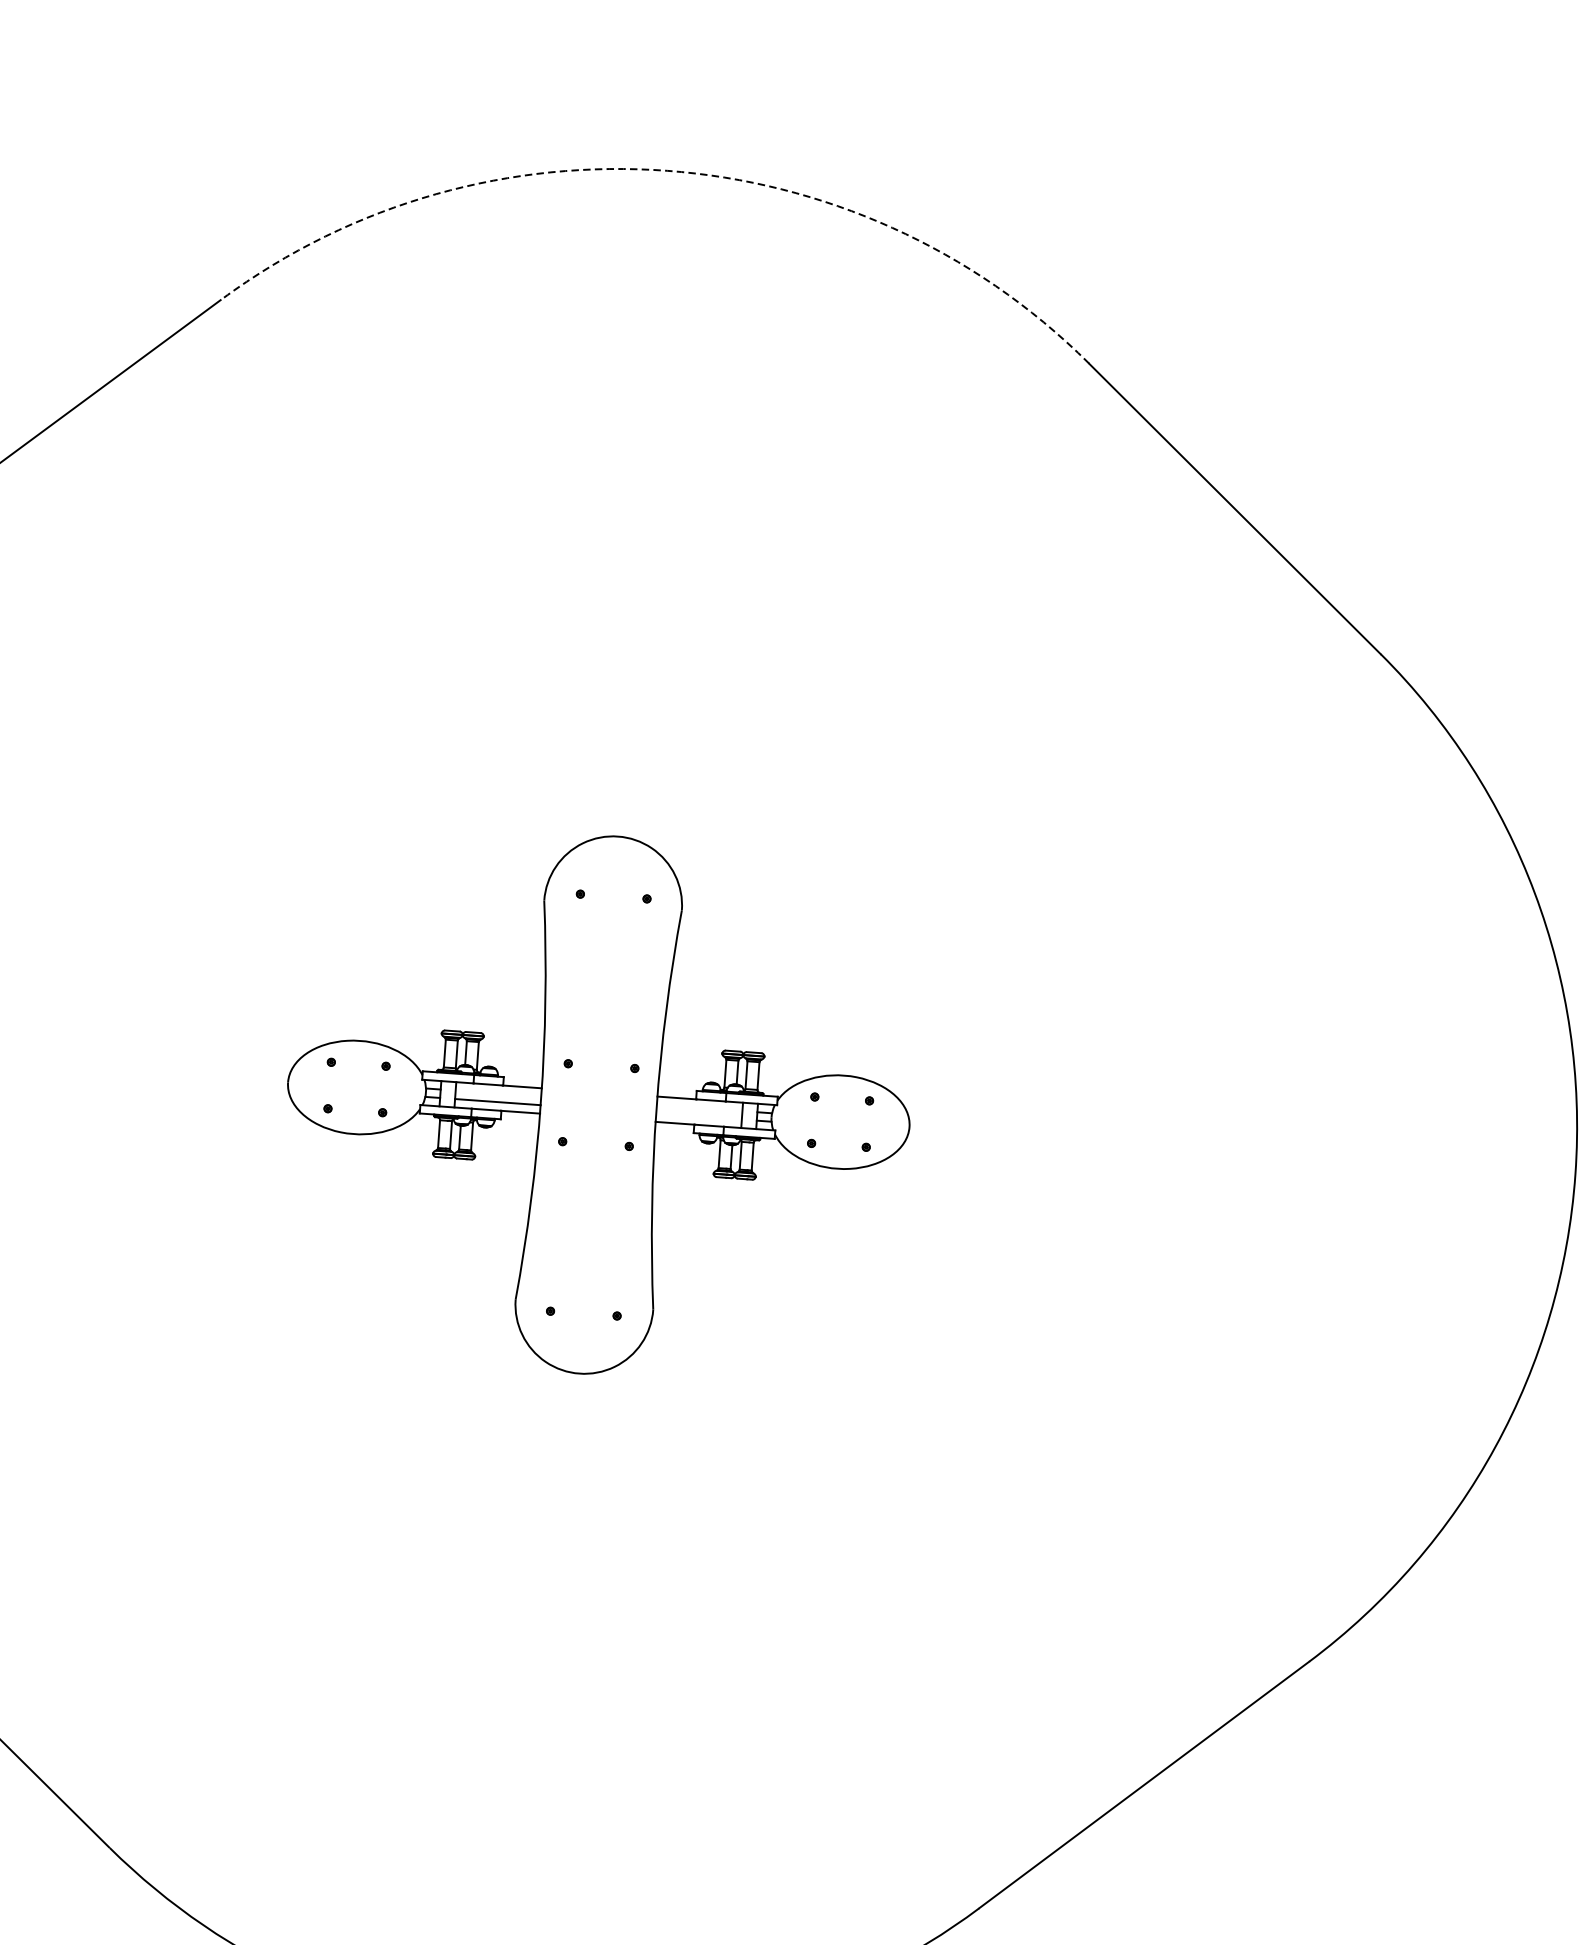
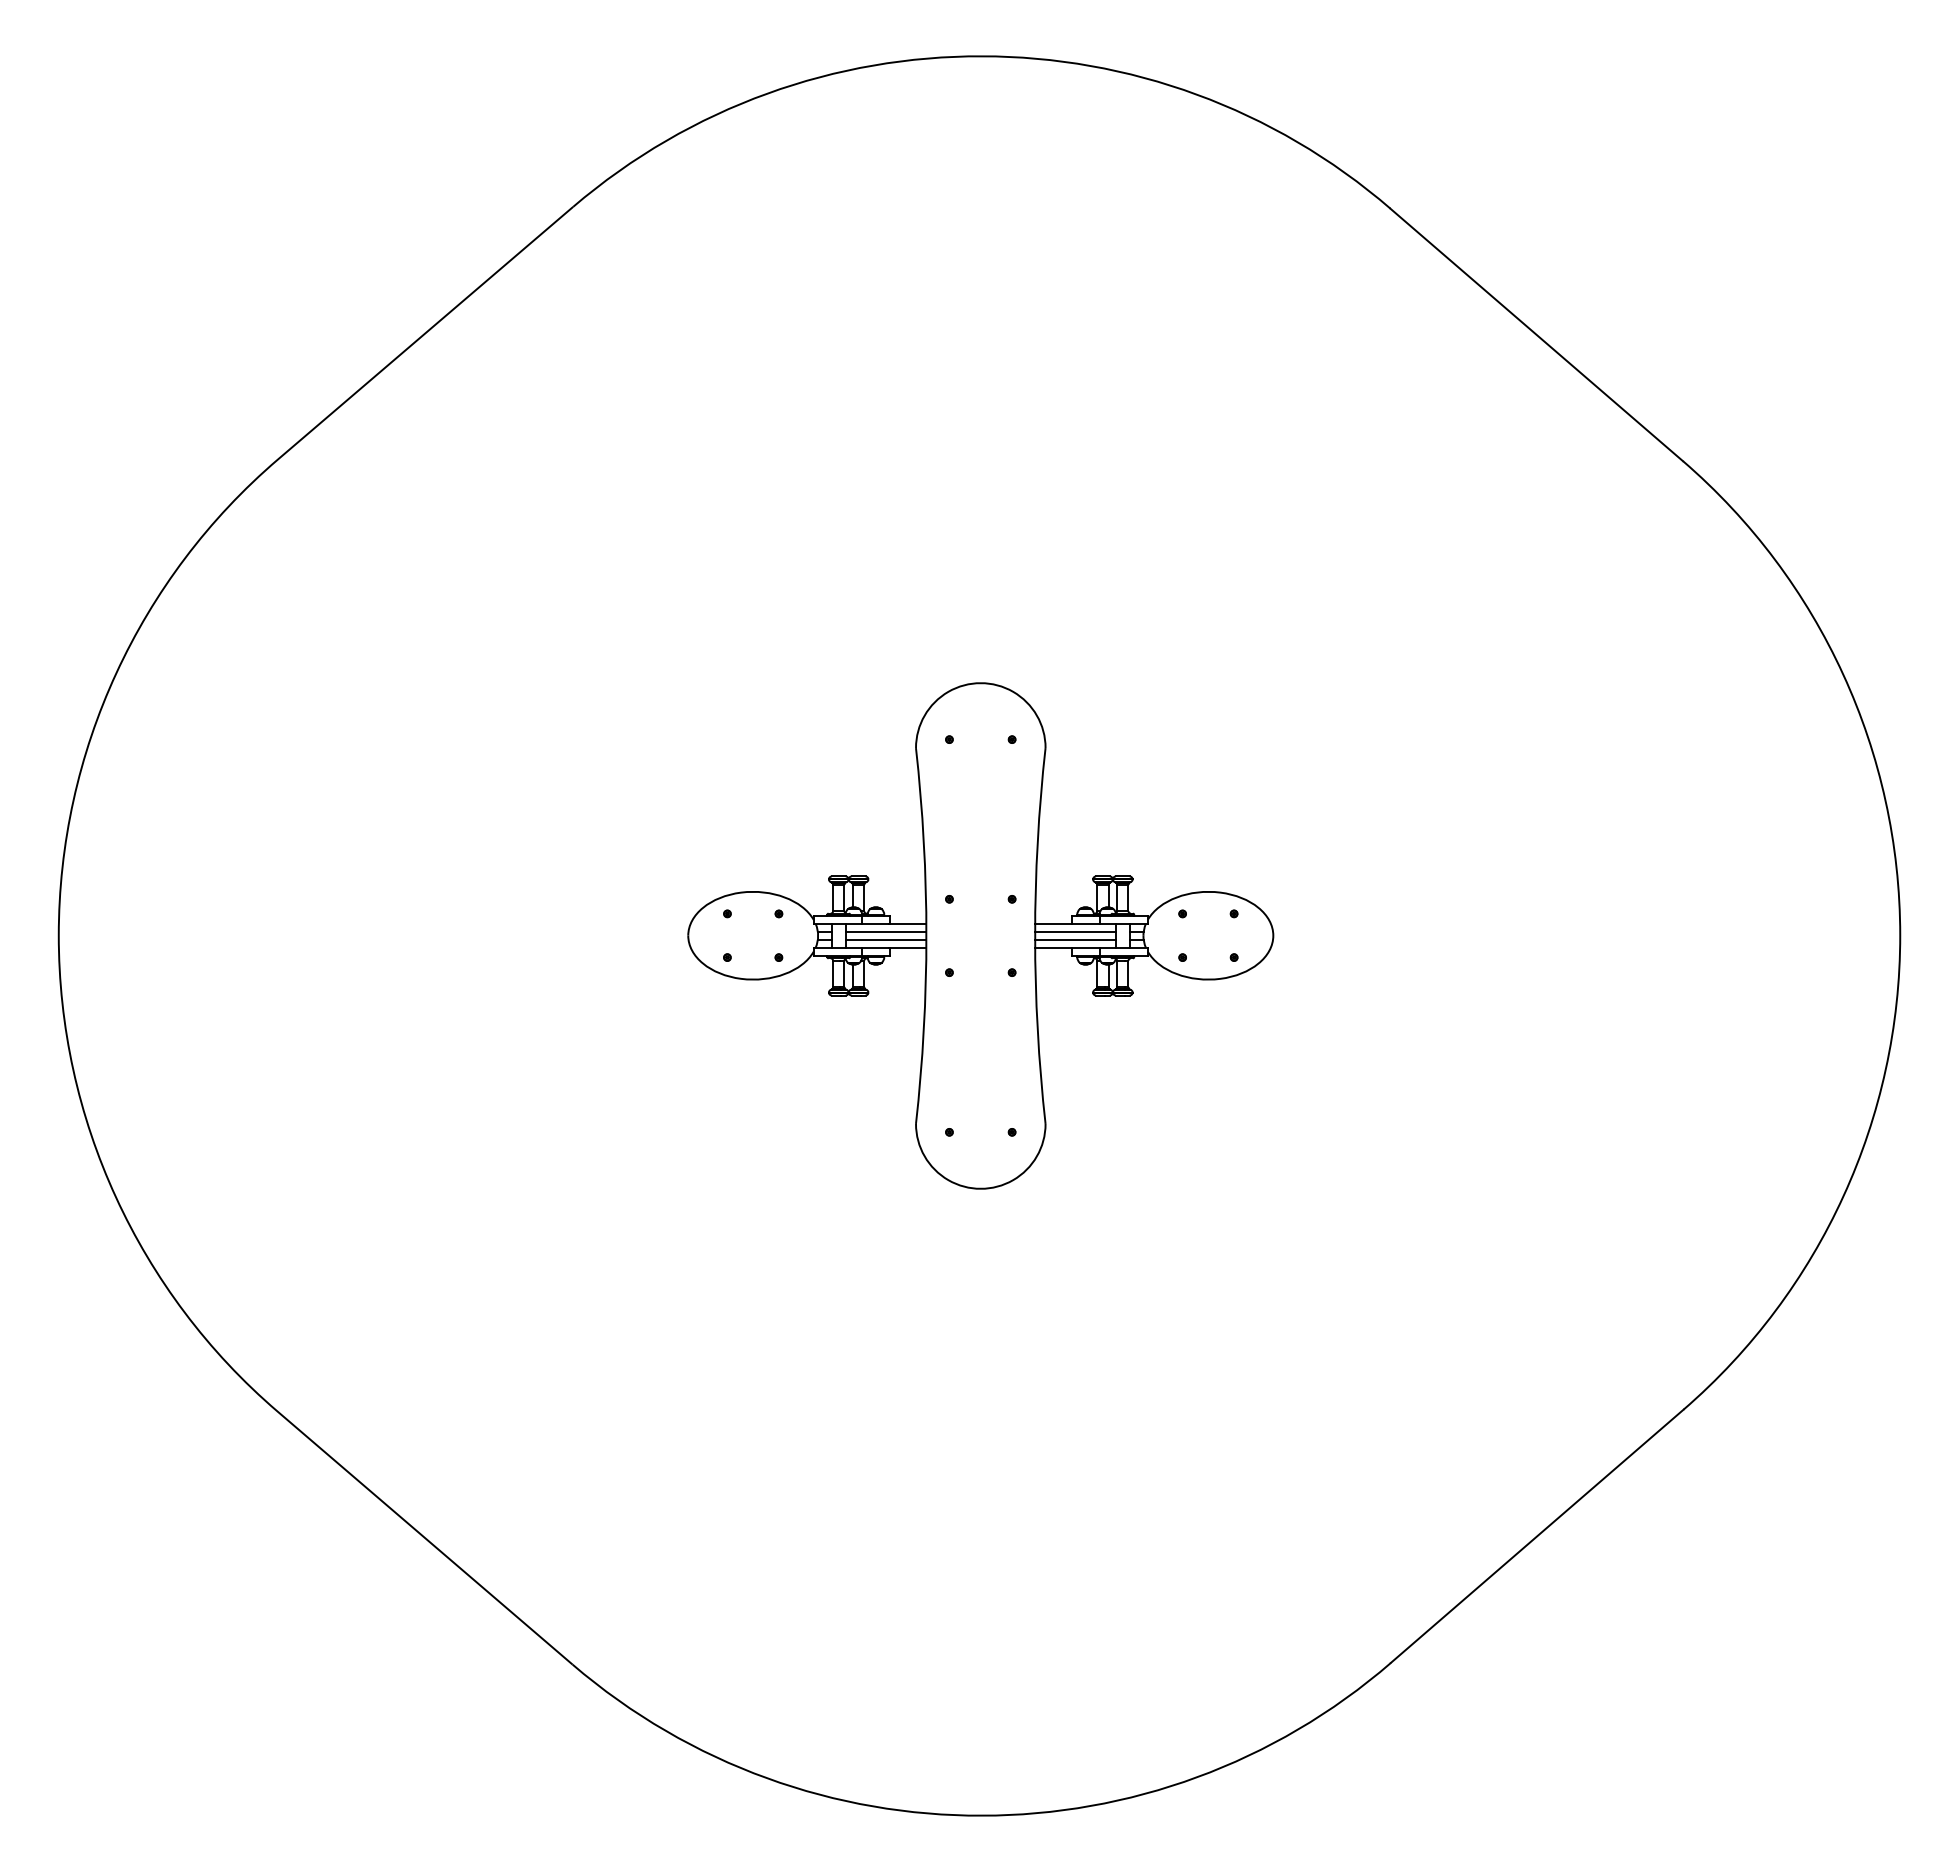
arc: (667, 171) -> (982, 56), dashed -> solid
line: (497, 1094) -> (885, 932), added
line: (699, 1108) -> (1075, 932), added
line: (699, 1116) -> (1075, 939), added

